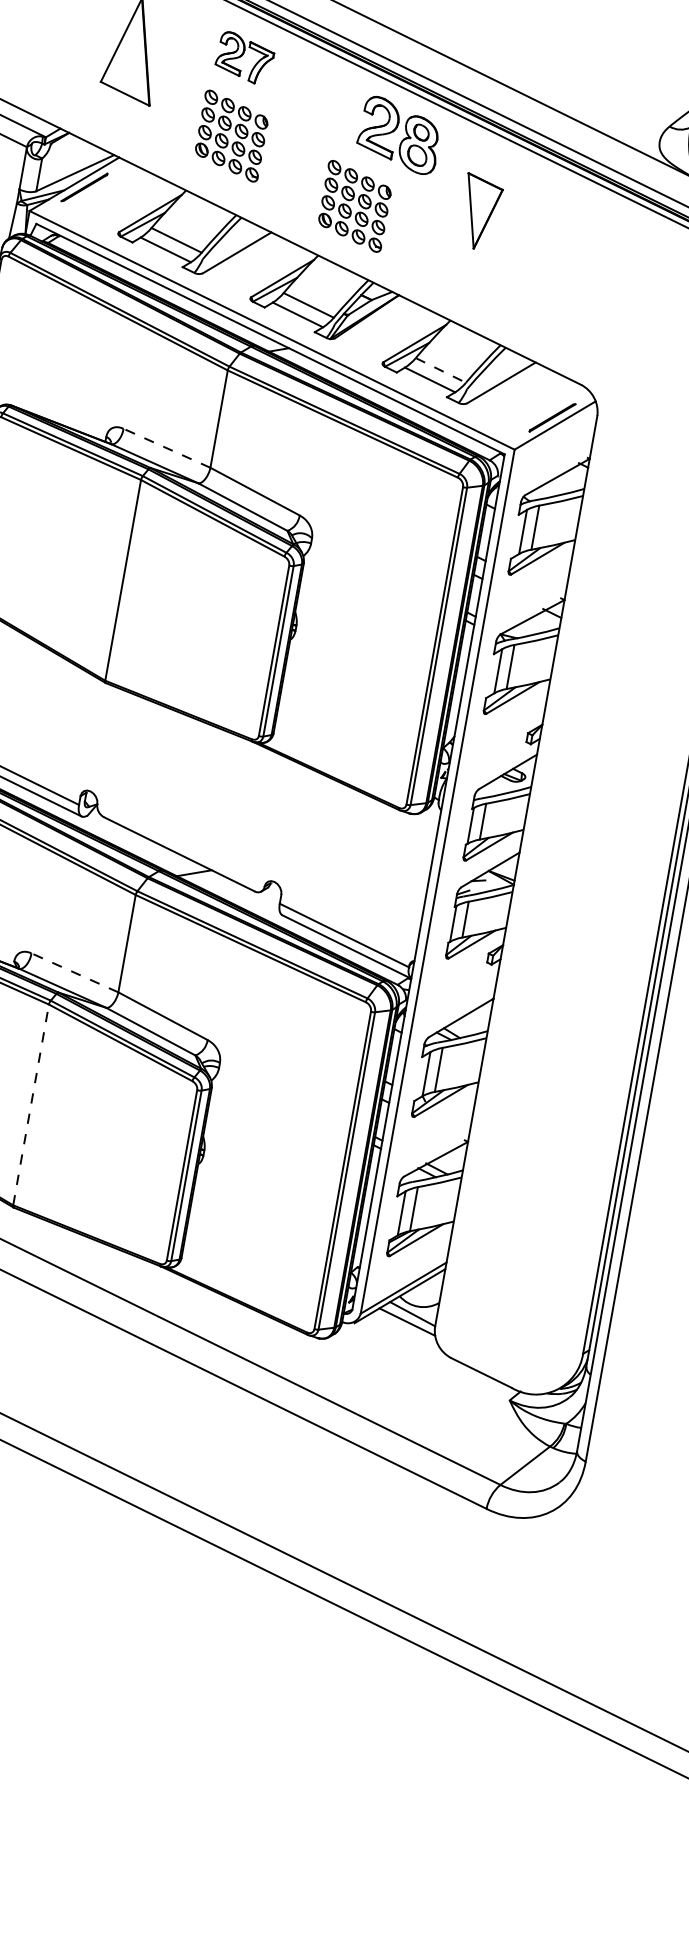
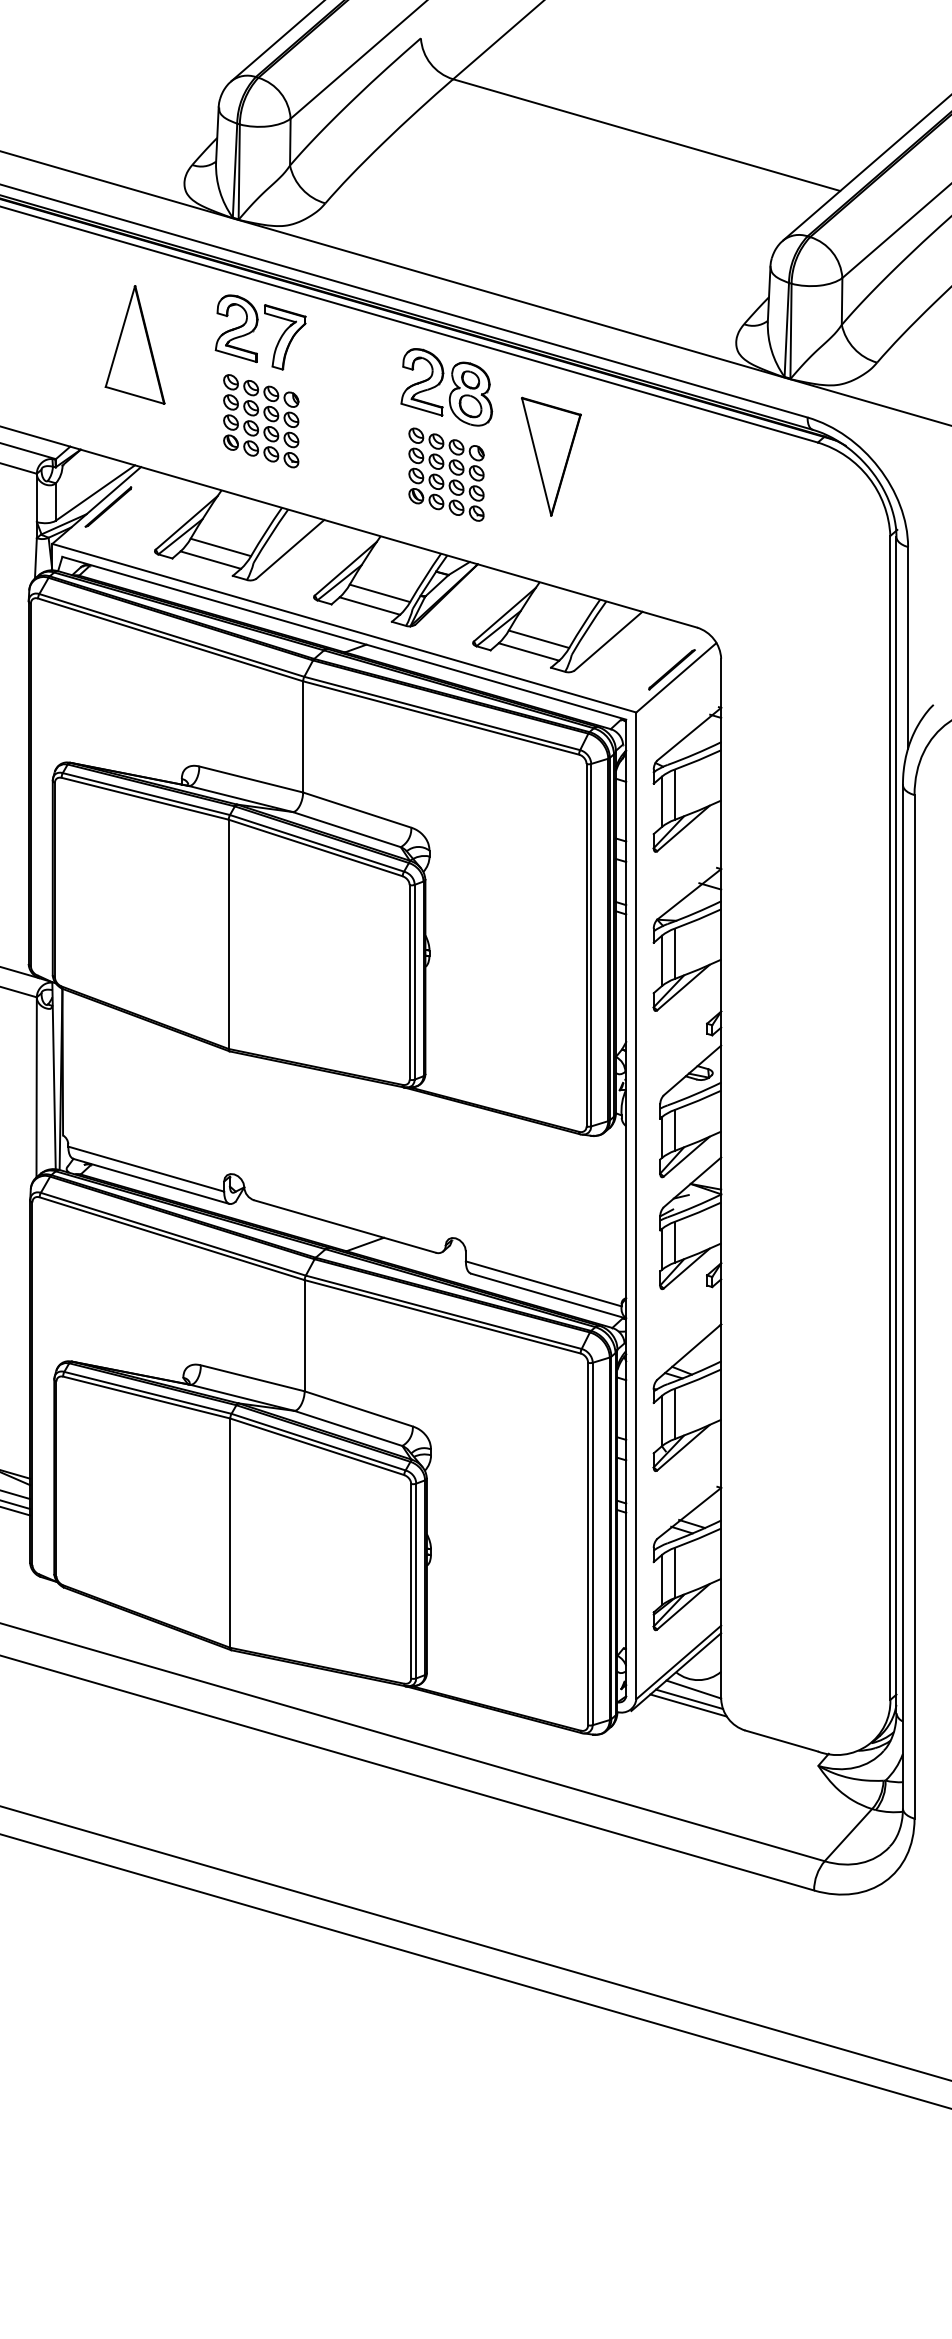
part: (244, 58) -> (260, 332), size x1.43
part: (354, 206) -> (446, 474), moved
part: (480, 212) -> (551, 456), size x1.43
line: (441, 370) -> (539, 639), dashed -> solid
line: (167, 448) -> (251, 779), dashed -> solid
line: (74, 972) -> (252, 1378), dashed -> solid
line: (31, 1105) -> (230, 1533), dashed -> solid
line: (405, 1327) -> (688, 1705), added

